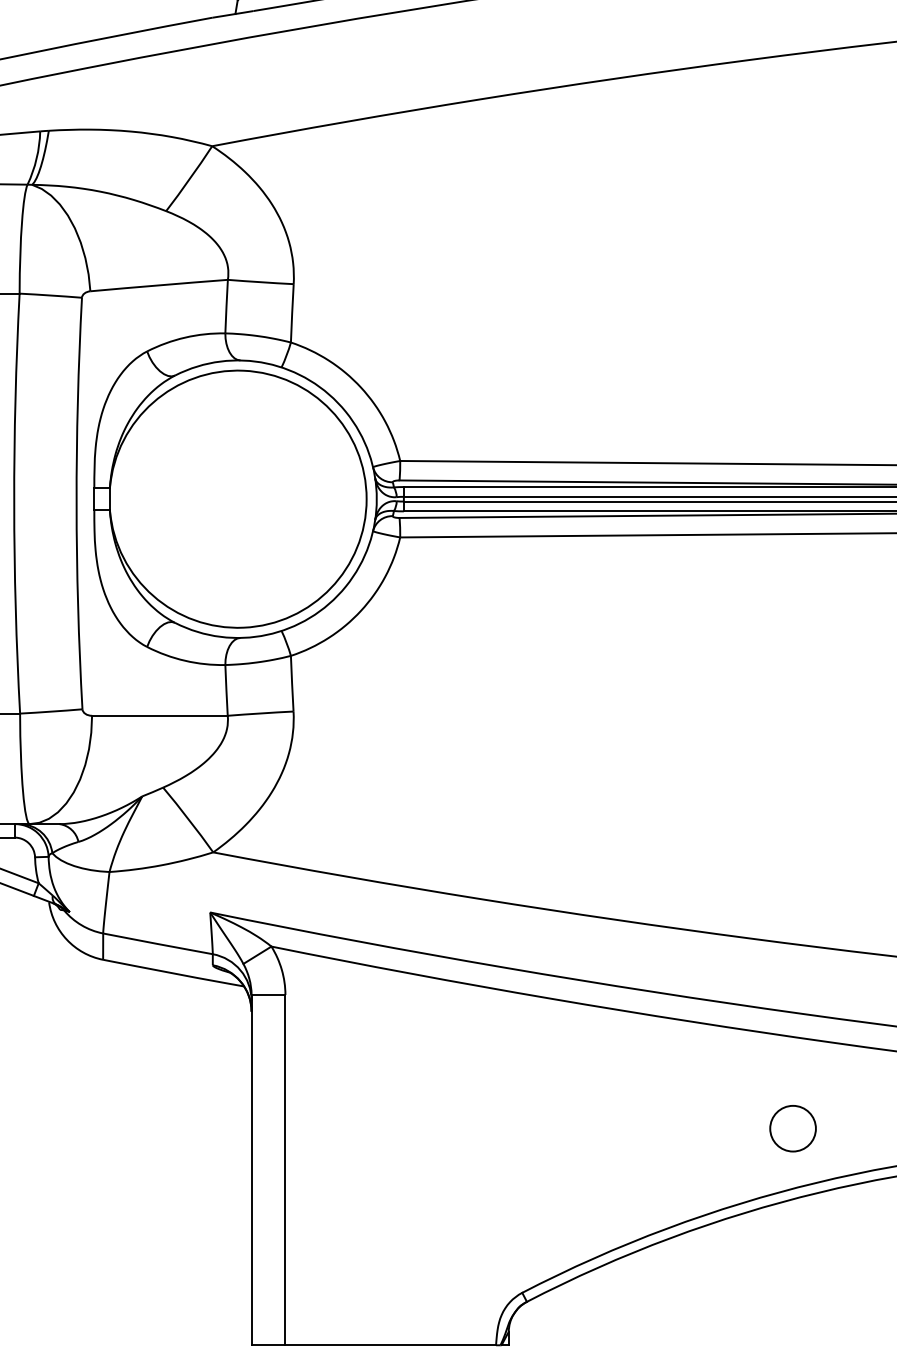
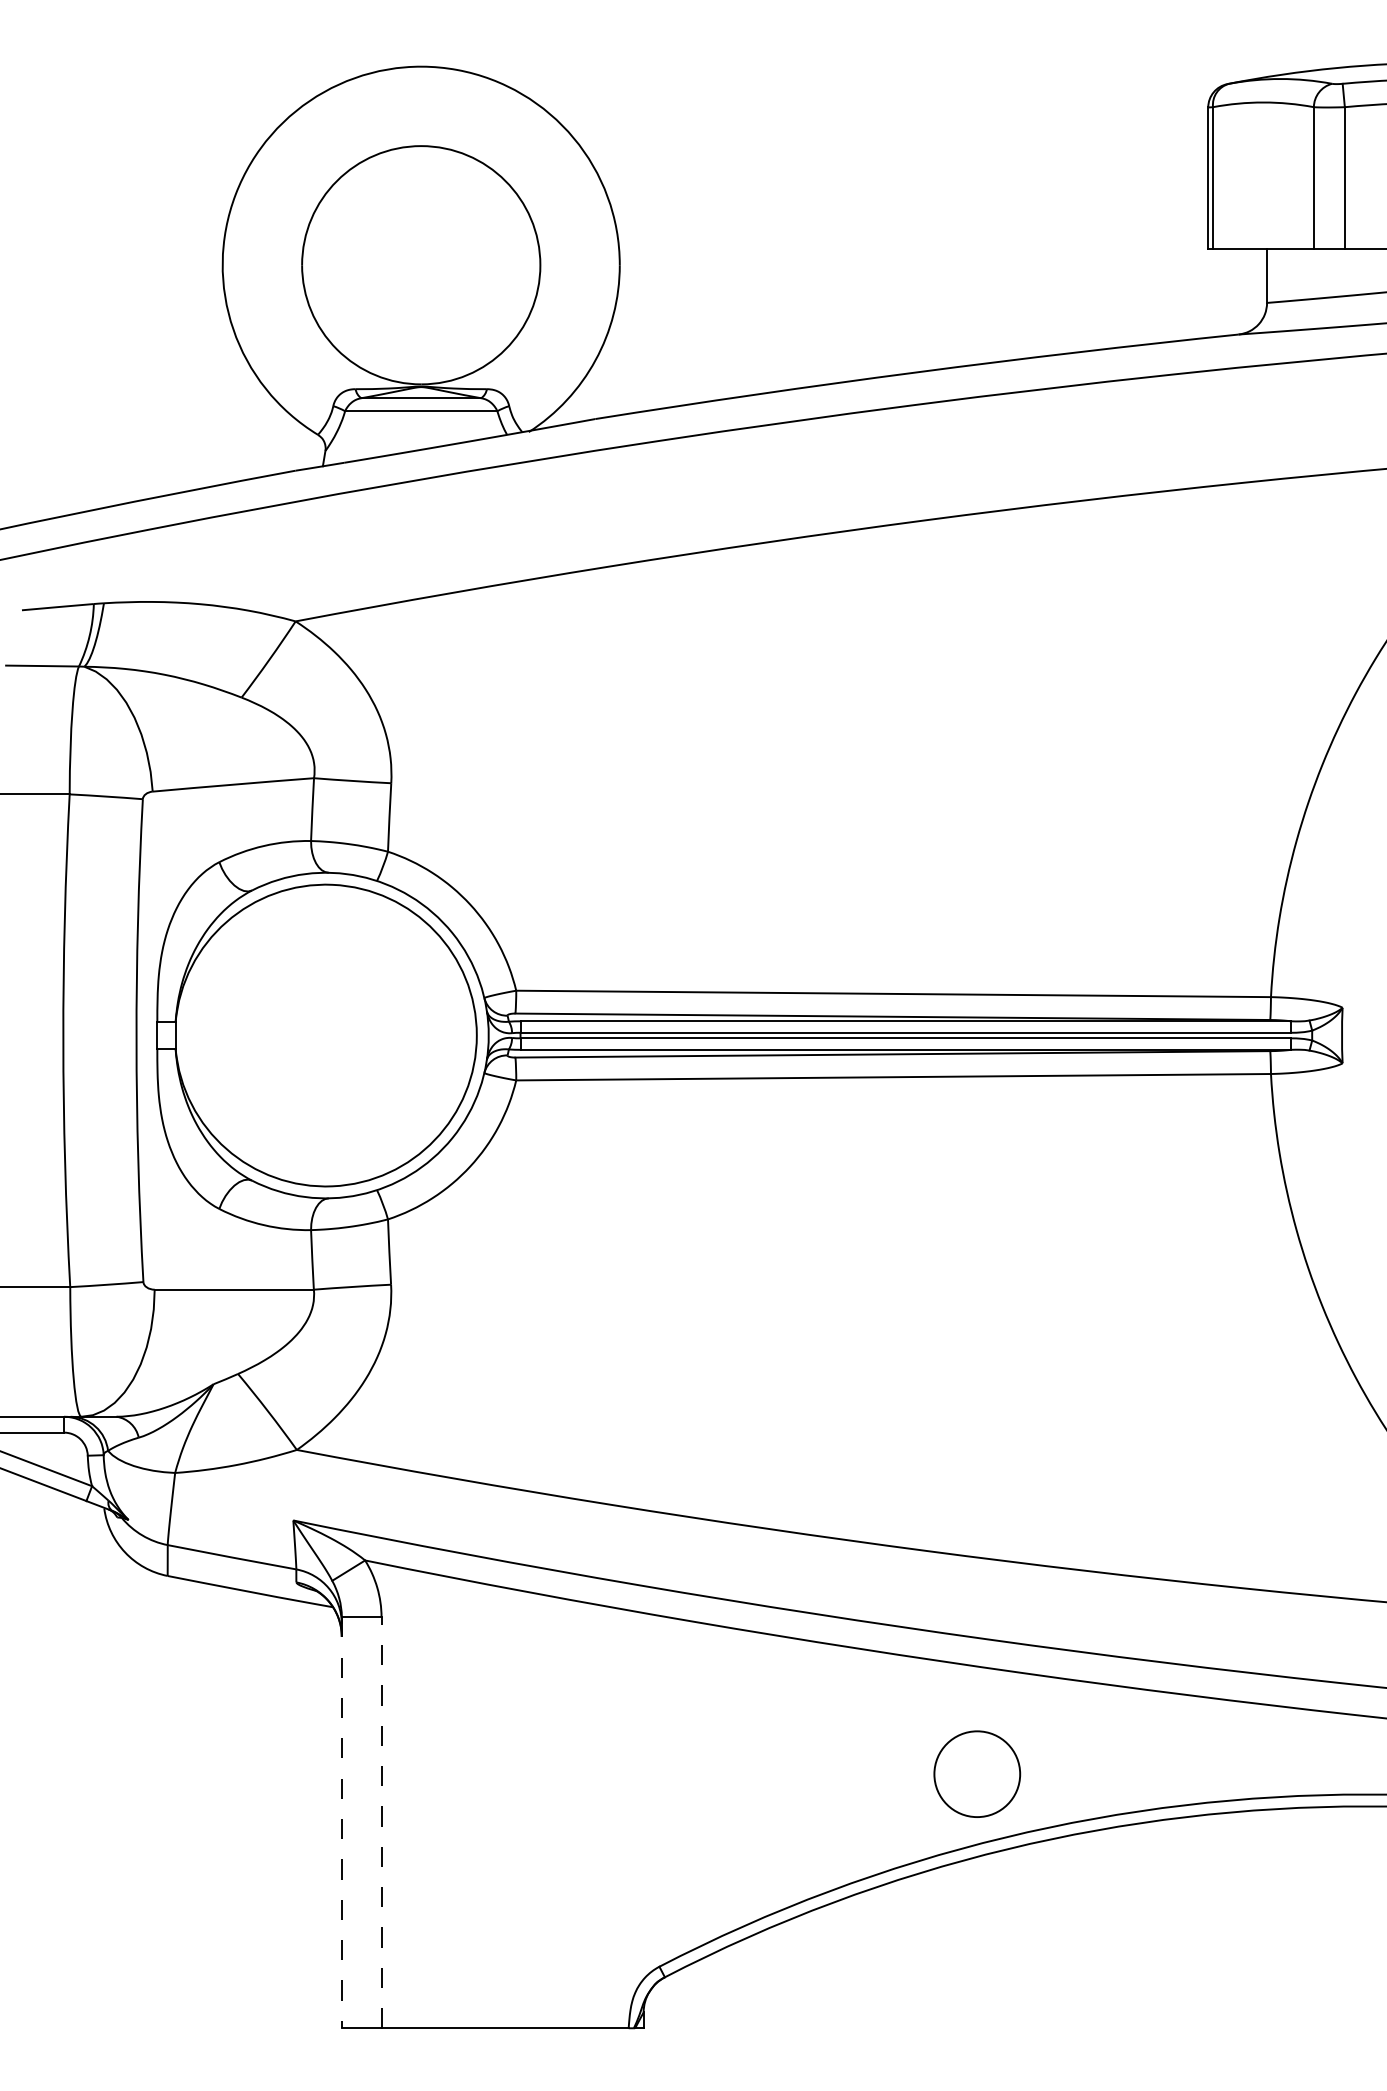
circle: (792, 1128) -> (976, 1773), size x1.6
line: (285, 1169) -> (381, 1822), solid -> dashed
line: (251, 1170) -> (341, 1823), solid -> dashed

